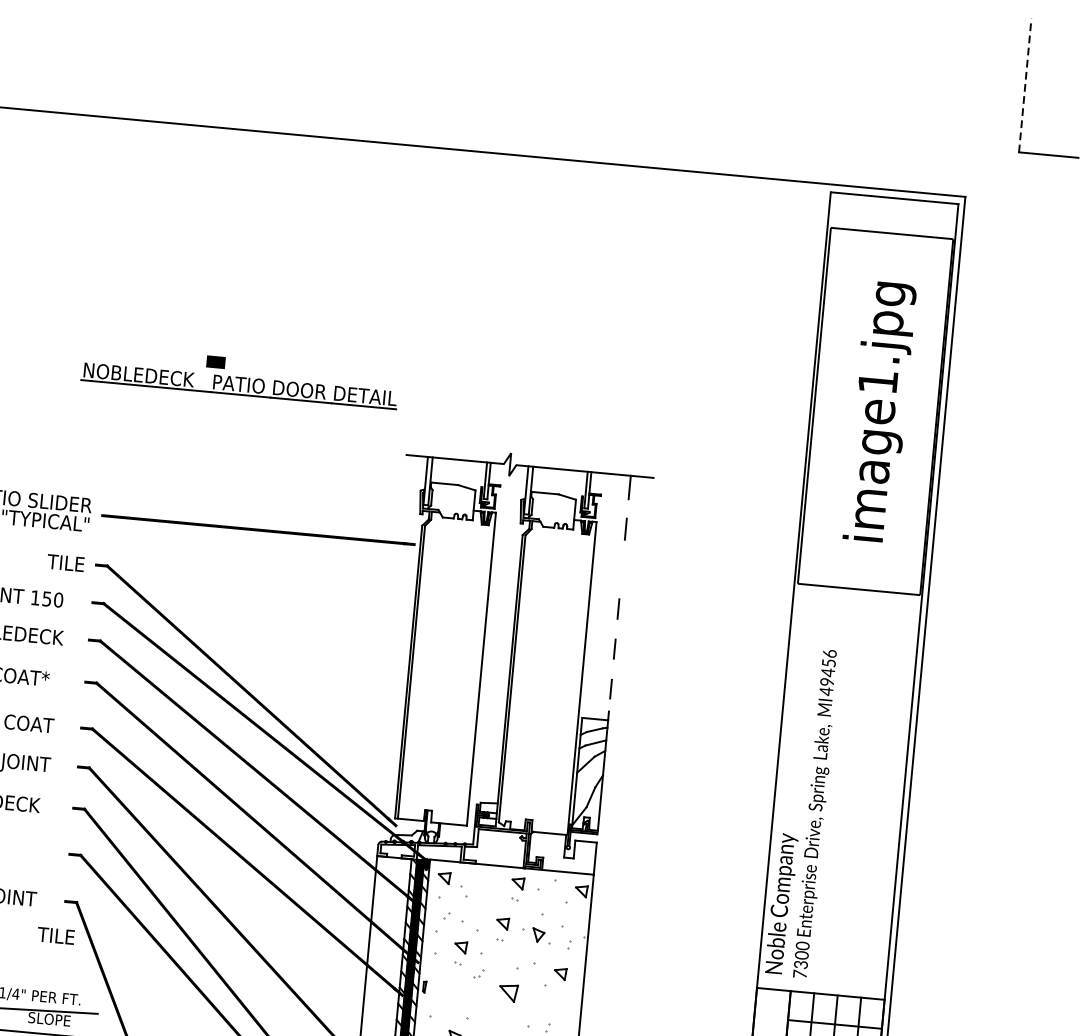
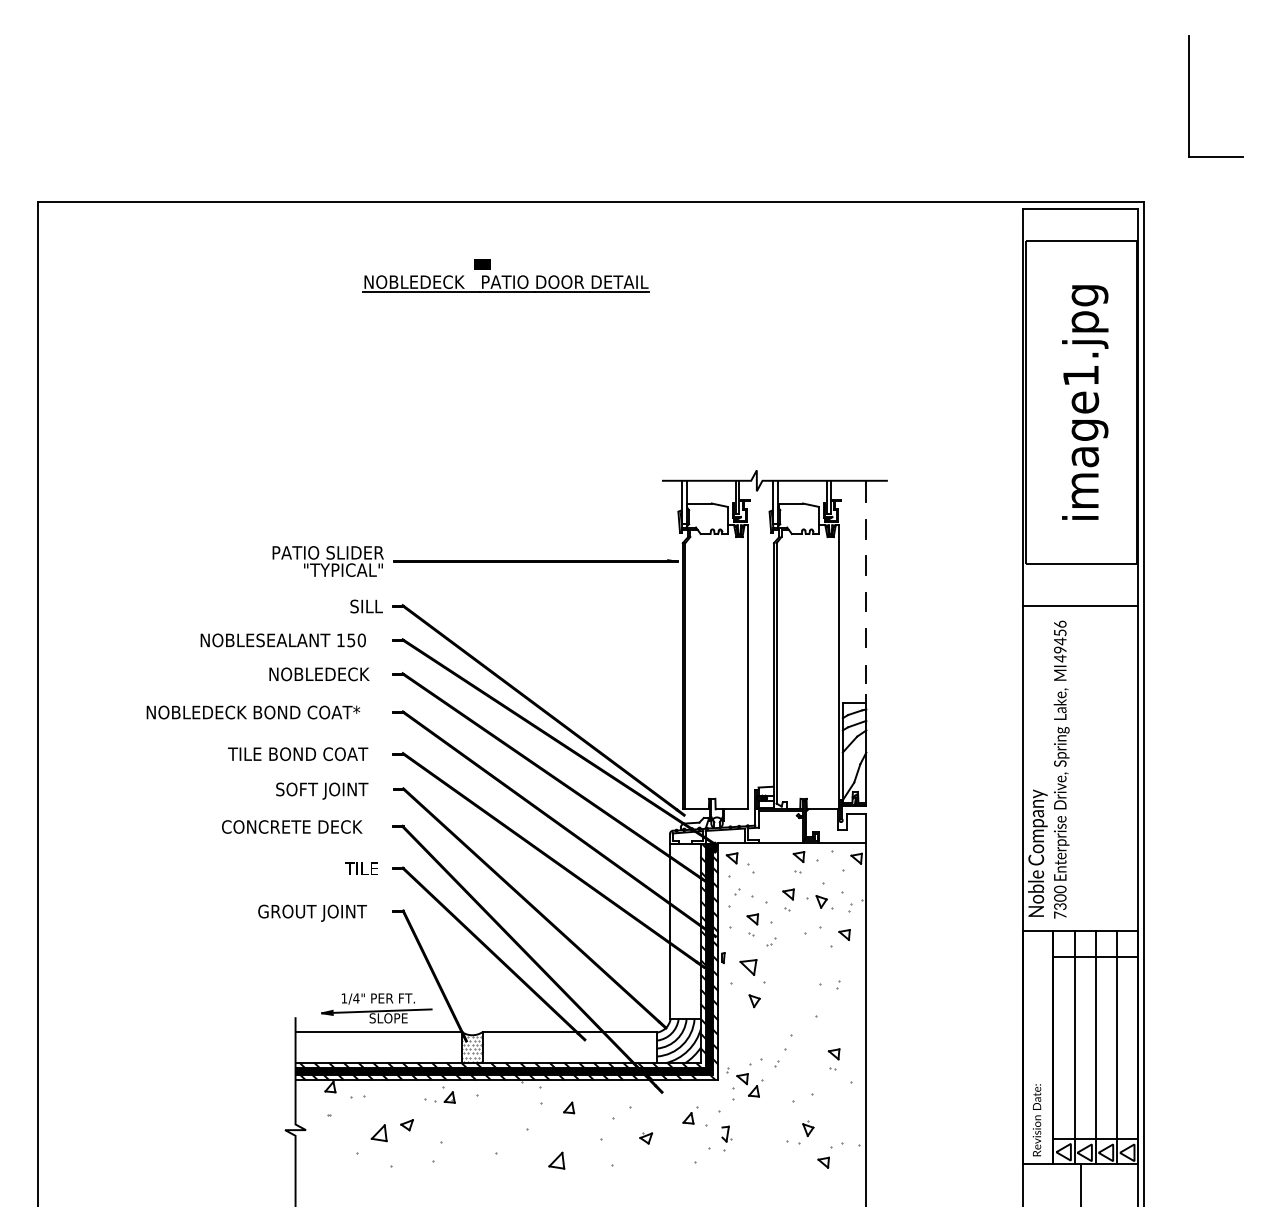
line: (1025, 85) -> (1188, 96), dashed -> solid
part: (240, 376) -> (505, 275), moved
text: (66, 563) -> (365, 606), TILE -> SILL
line: (621, 569) -> (865, 565), added
line: (854, 635) -> (1080, 605), added
text: (56, 935) -> (361, 868), moved
part: (508, 993) -> (748, 967), moved

